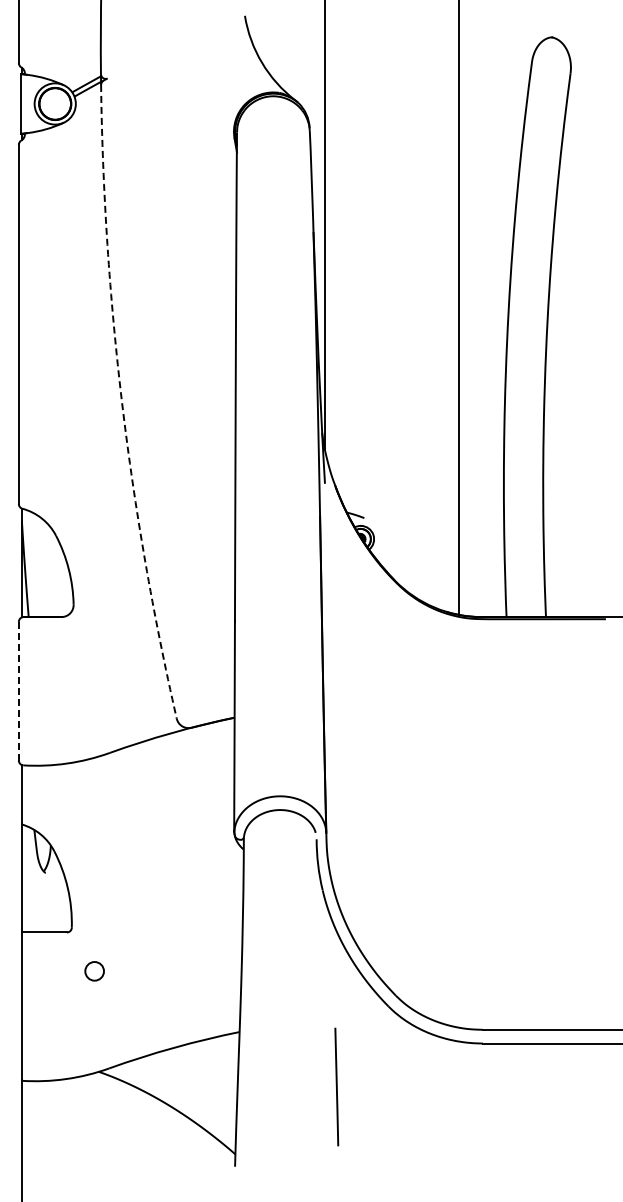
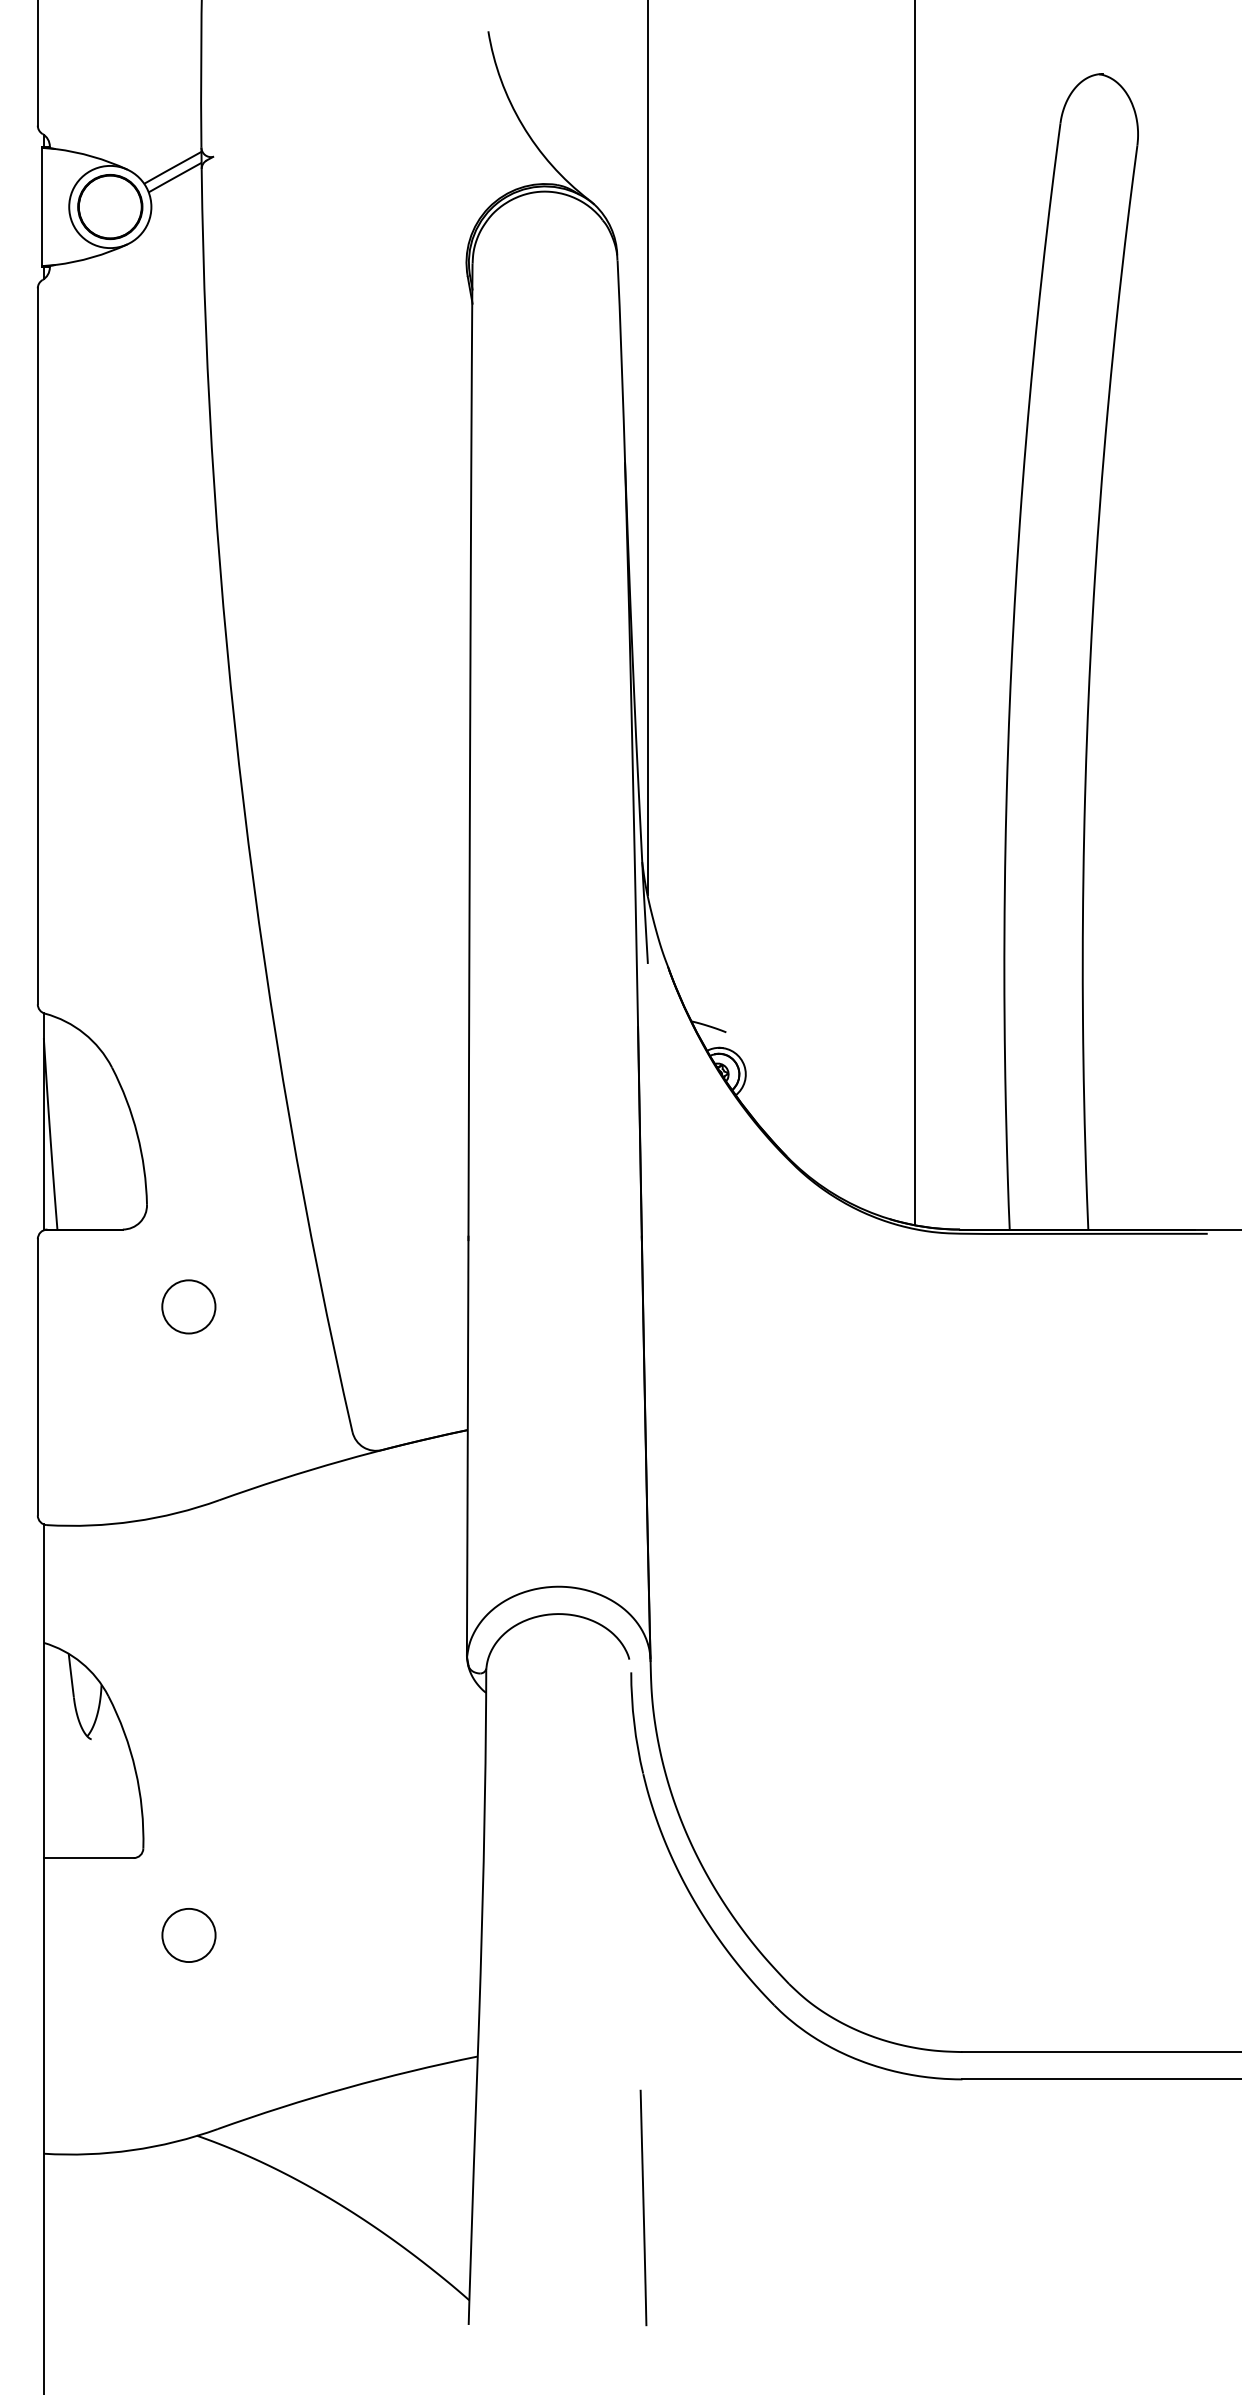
arc: (122, 403) -> (244, 803), dashed -> solid
circle: (94, 655) -> (188, 1306), added
line: (18, 690) -> (37, 1375), dashed -> solid
circle: (94, 971) -> (188, 1935), size x1.43
line: (336, 1086) -> (642, 2206), moved

